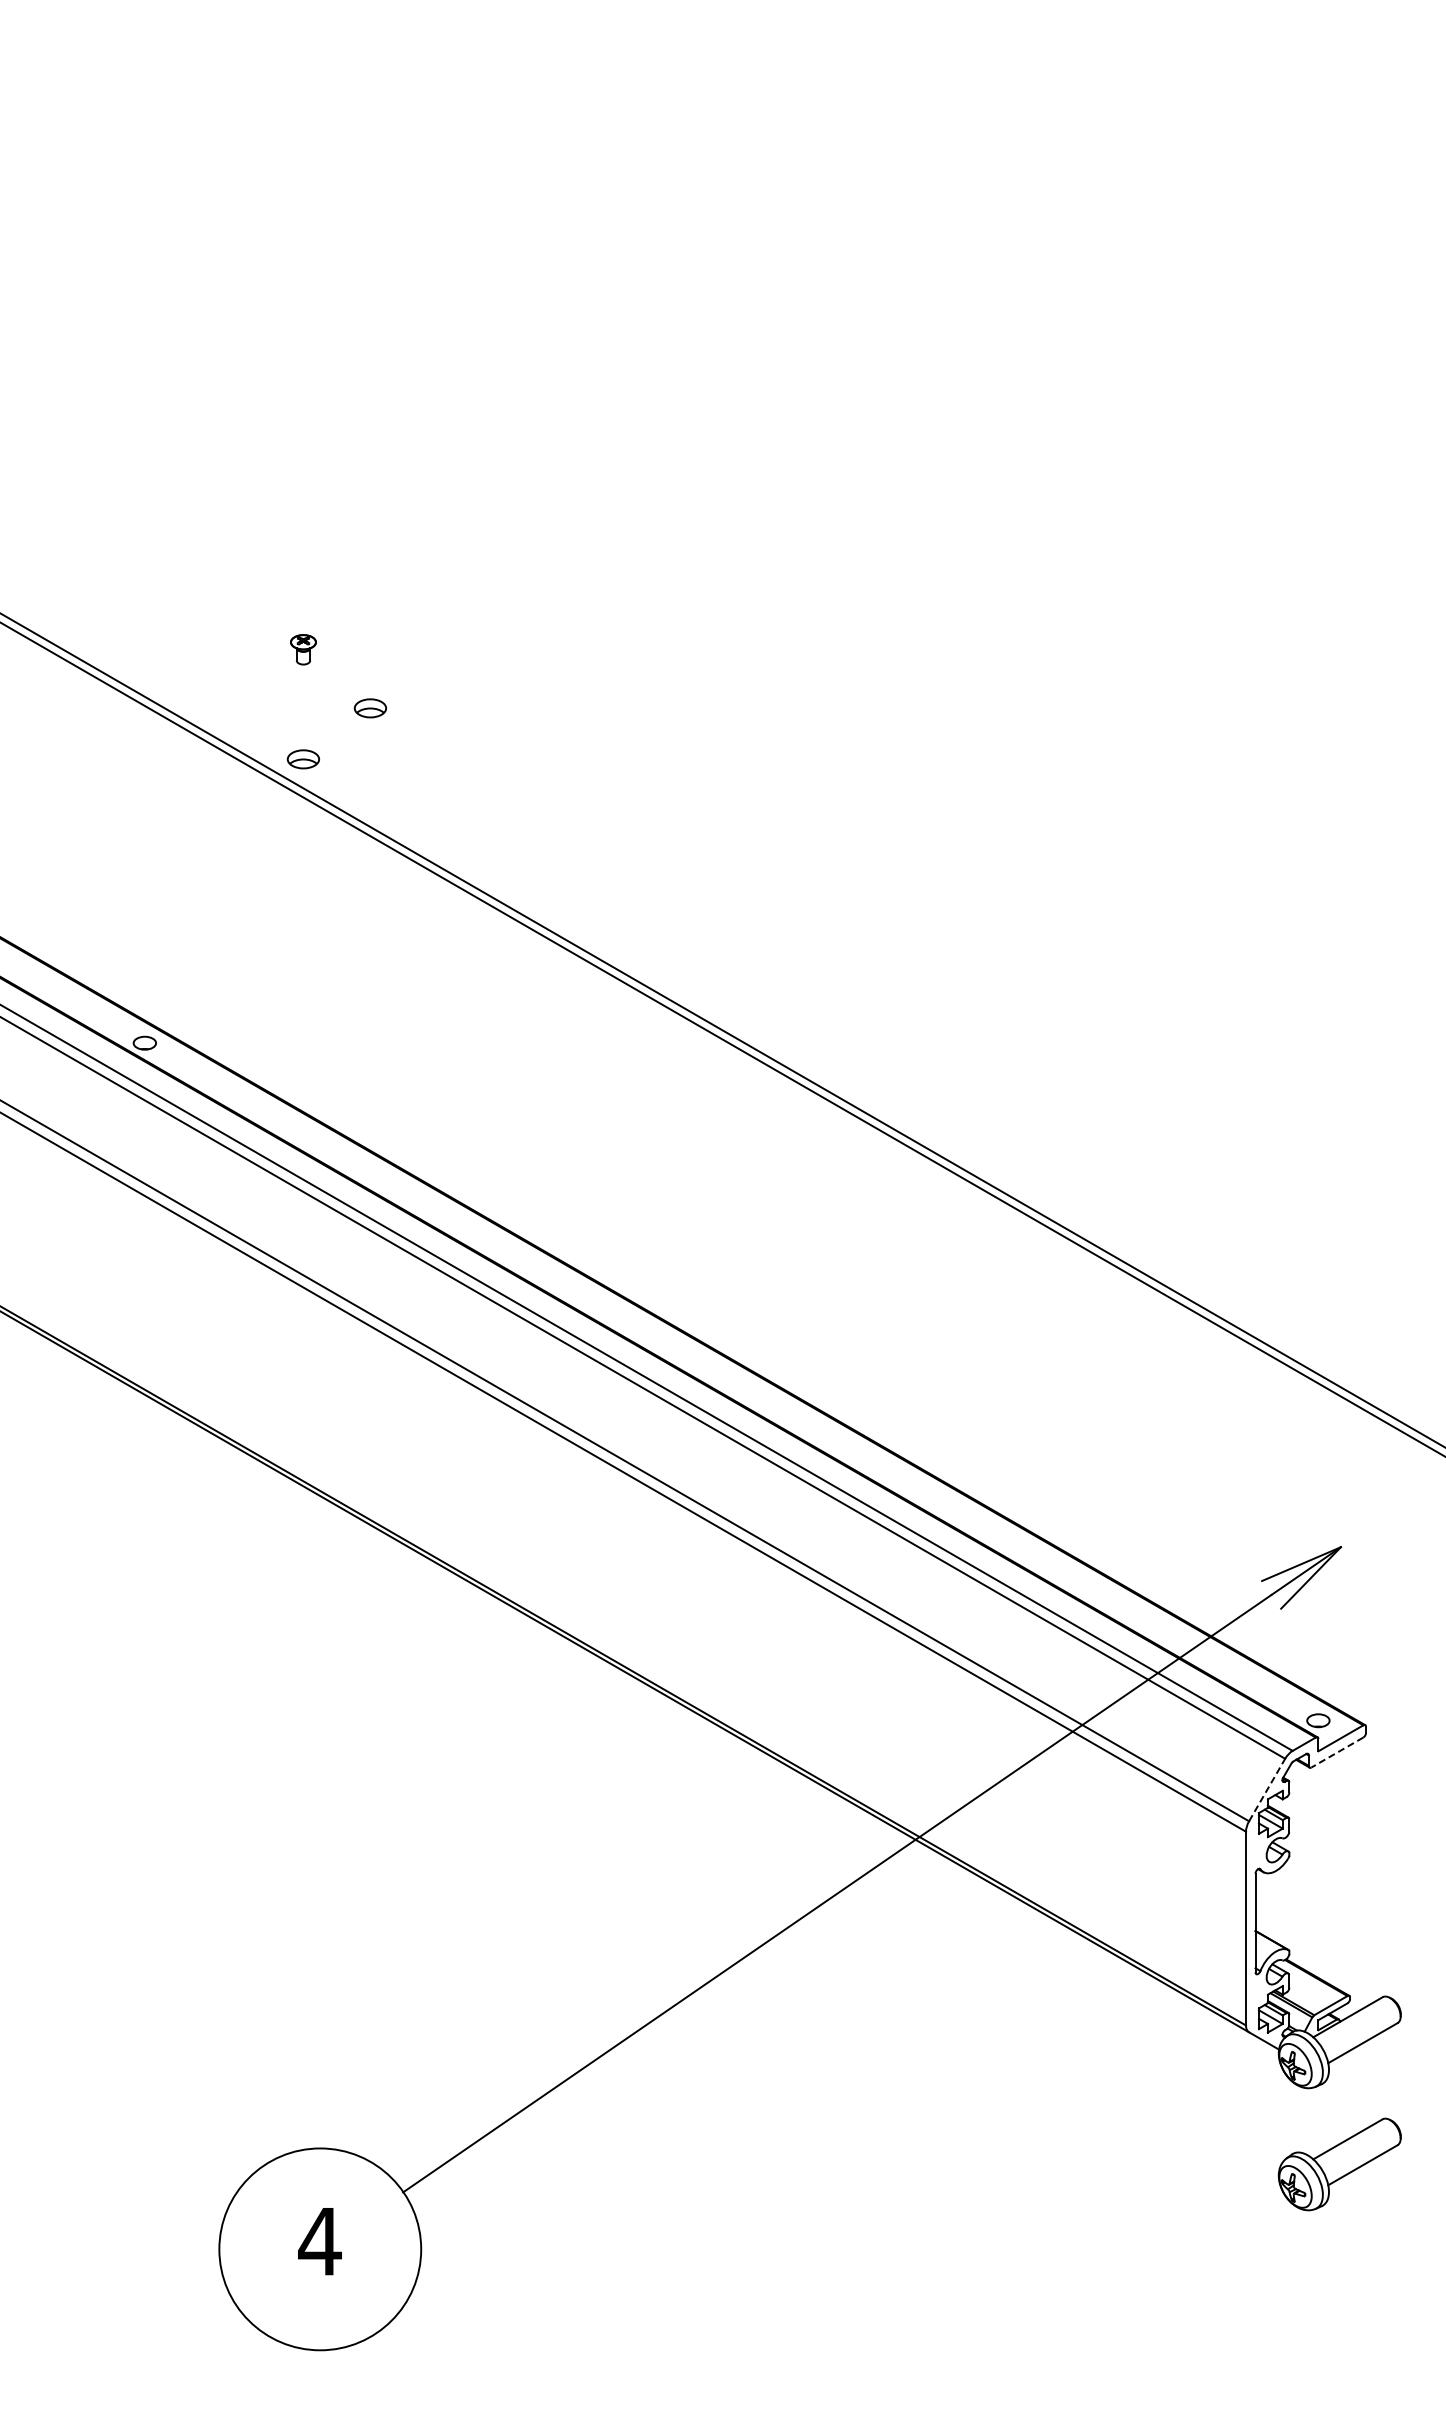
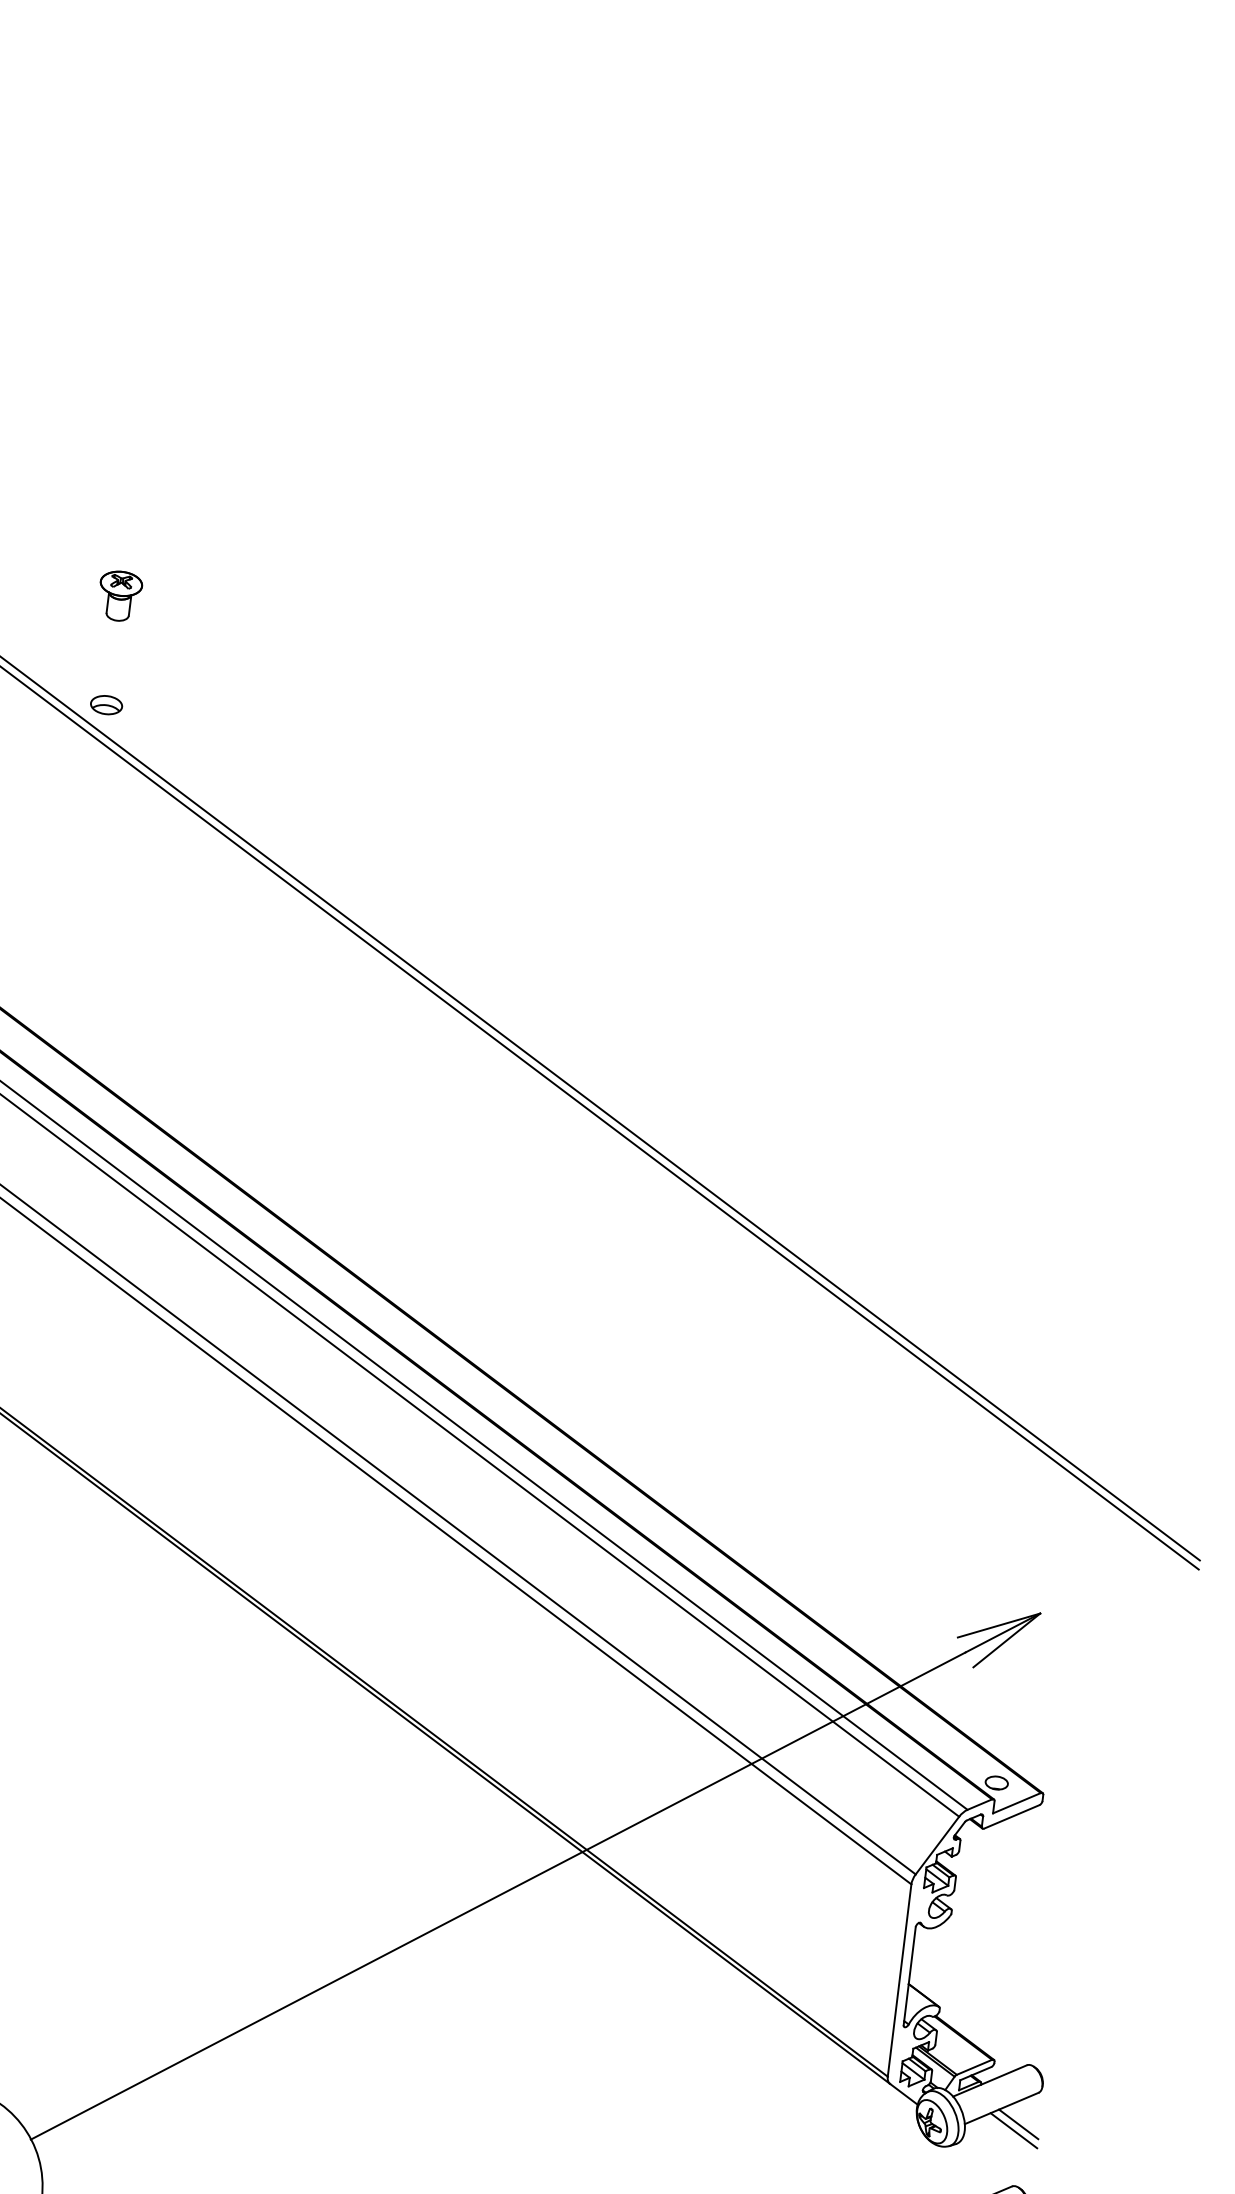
part: (303, 649) -> (119, 596), size x1.67
part: (369, 708) -> (178, 662), removed
line: (1337, 1752) -> (1011, 1816), dashed -> solid
line: (1267, 1789) -> (937, 1845), dashed -> solid
line: (1381, 2056) -> (1018, 2123), added
line: (1377, 2063) -> (1013, 2130), added

